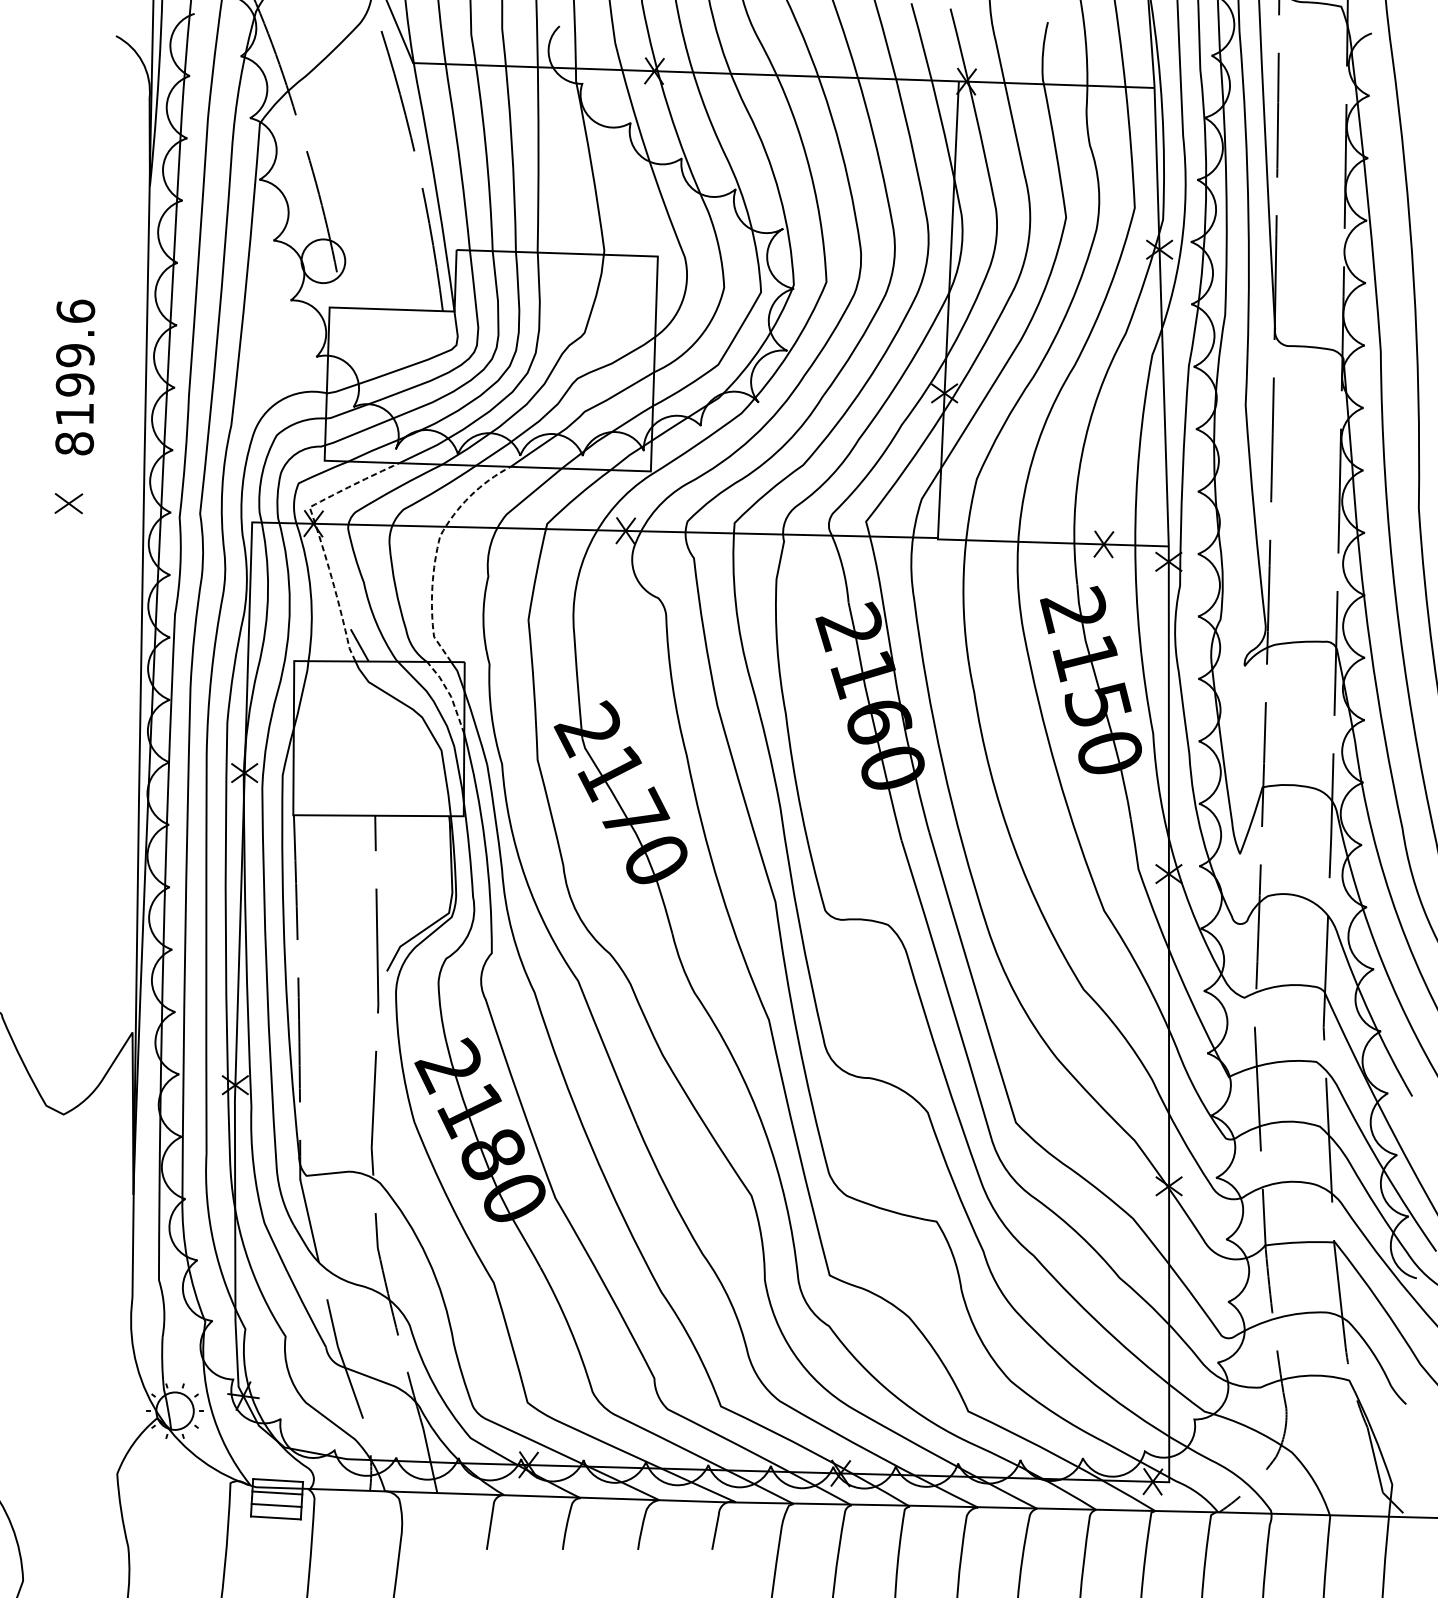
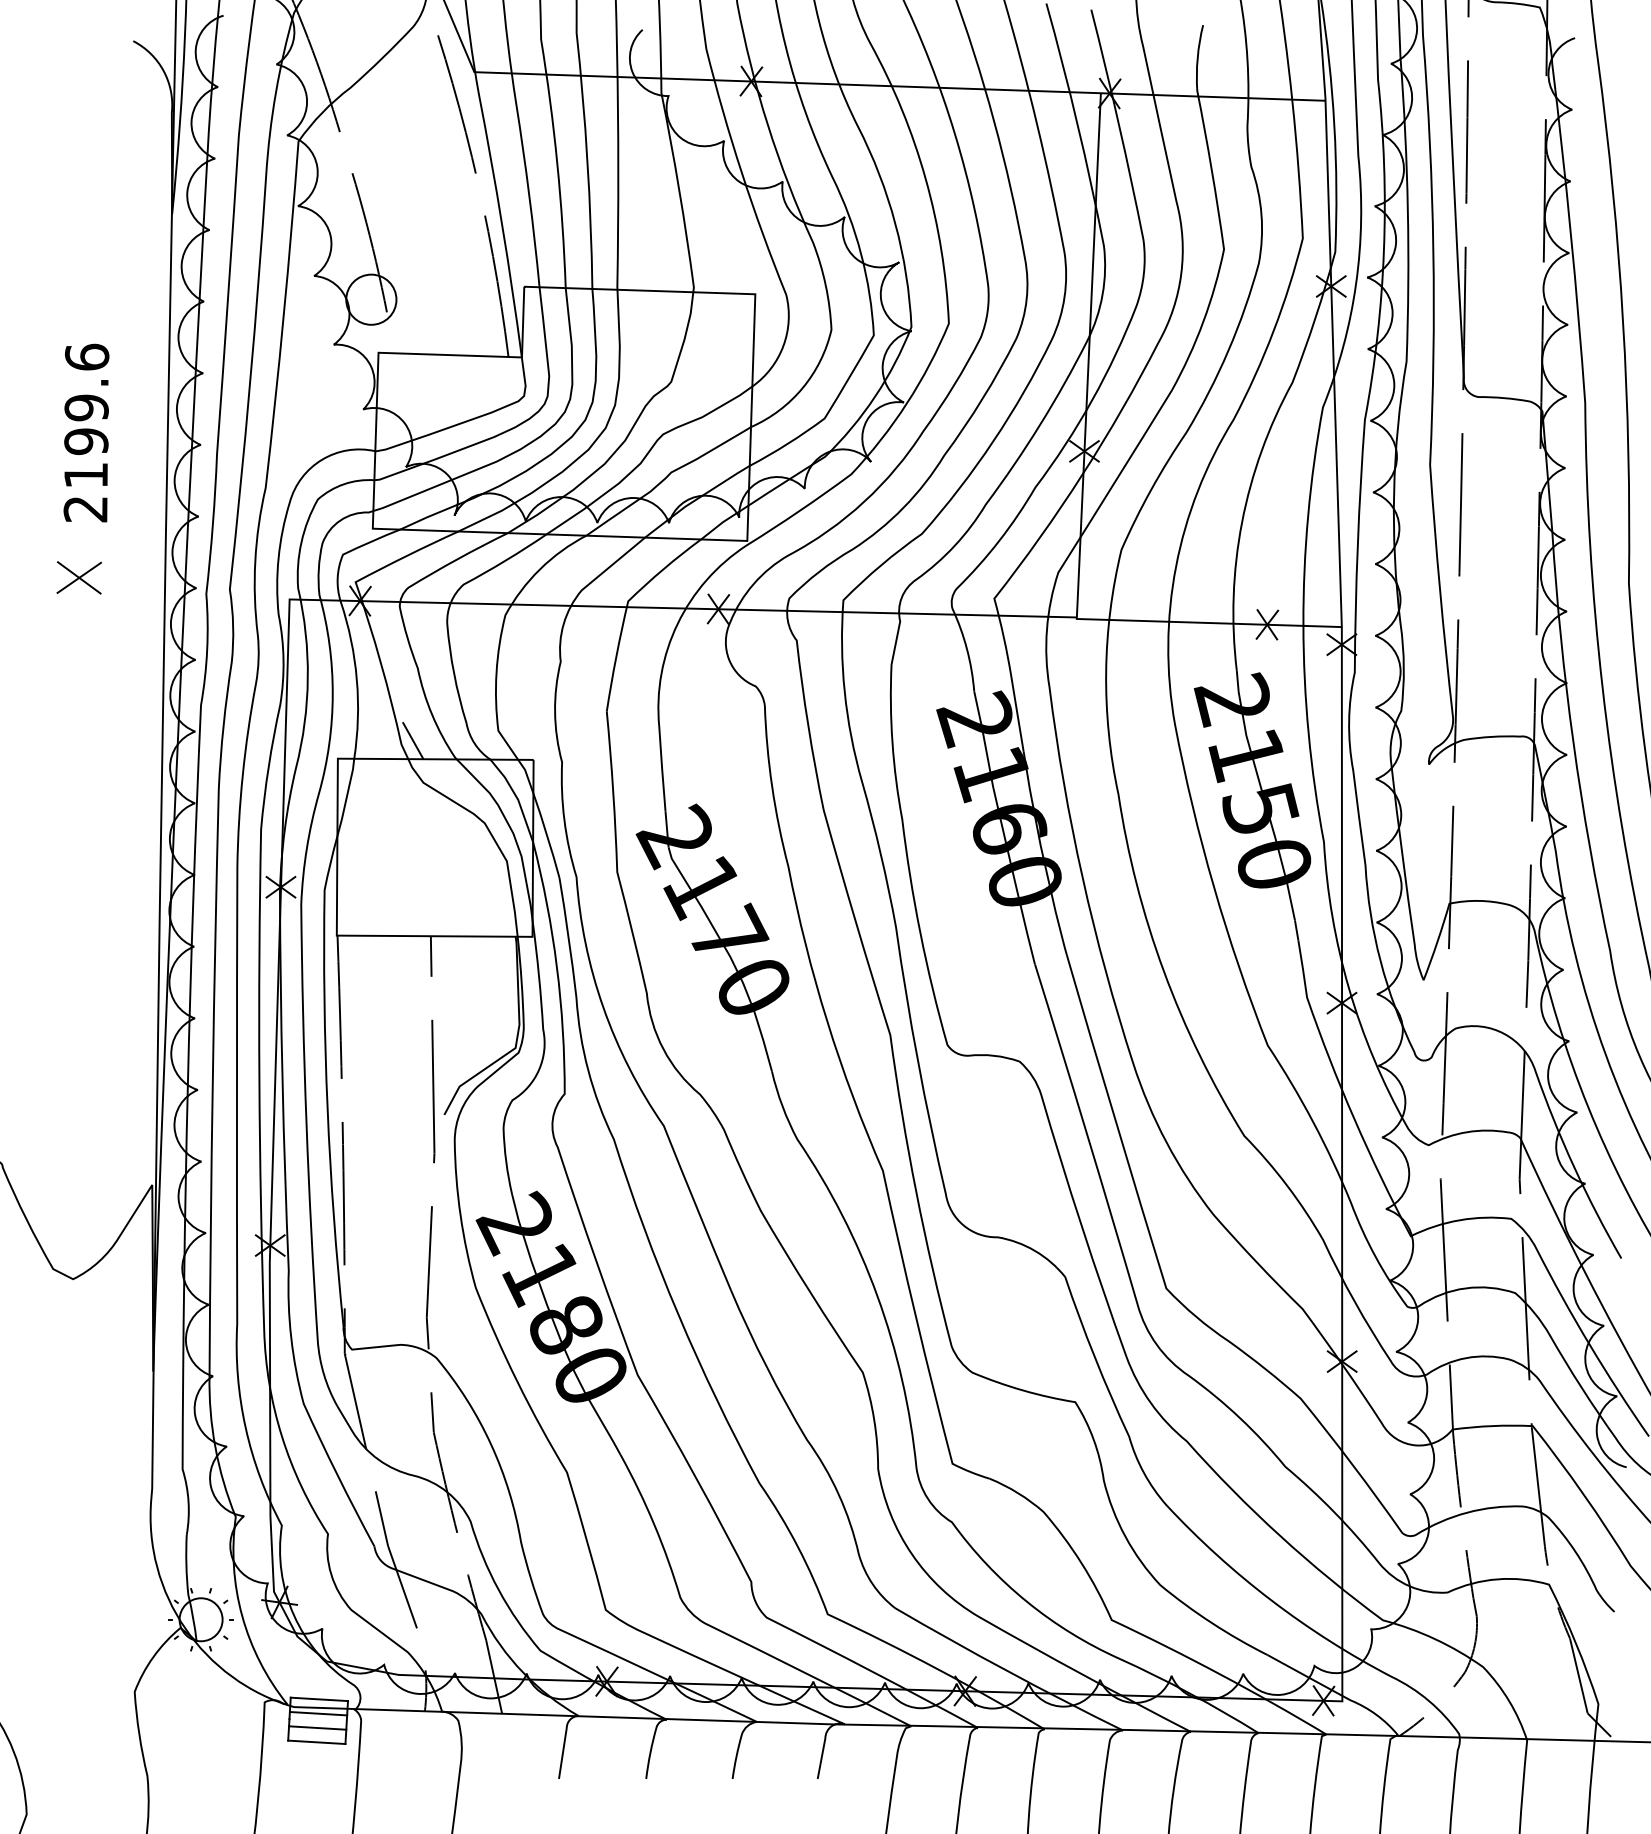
text: (74, 444) -> (85, 509), 8199.6 -> 2199.6
part: (68, 503) -> (78, 577), size x1.43
line: (319, 536) -> (366, 615), dashed -> solid
line: (436, 550) -> (501, 631), dashed -> solid
line: (449, 694) -> (516, 797), dashed -> solid

